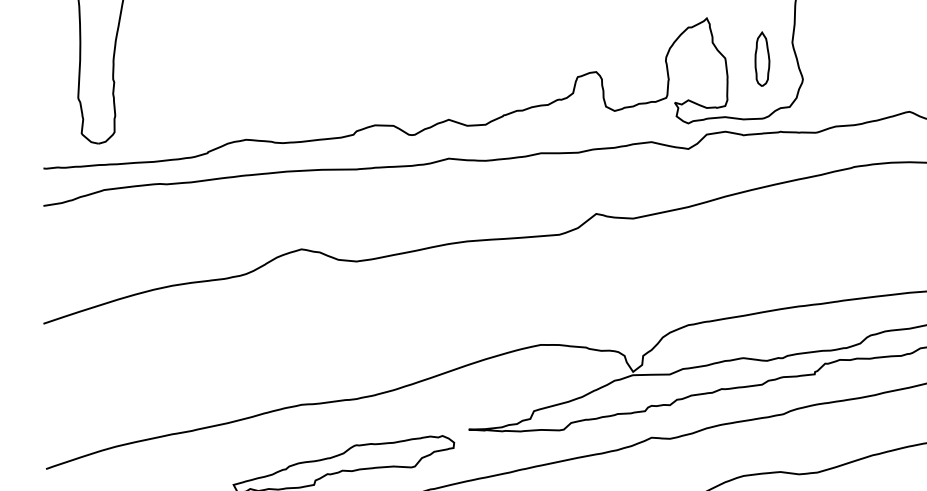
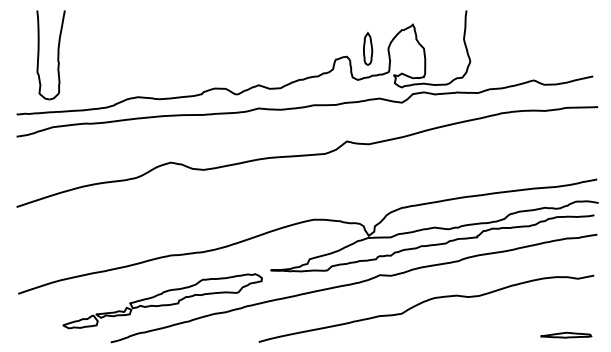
part: (763, 58) -> (368, 48), moved

